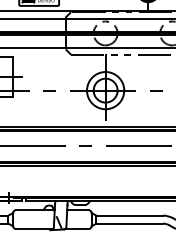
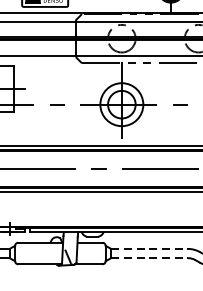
line: (130, 215) -> (150, 248), solid -> dashed
line: (130, 223) -> (150, 258), solid -> dashed

